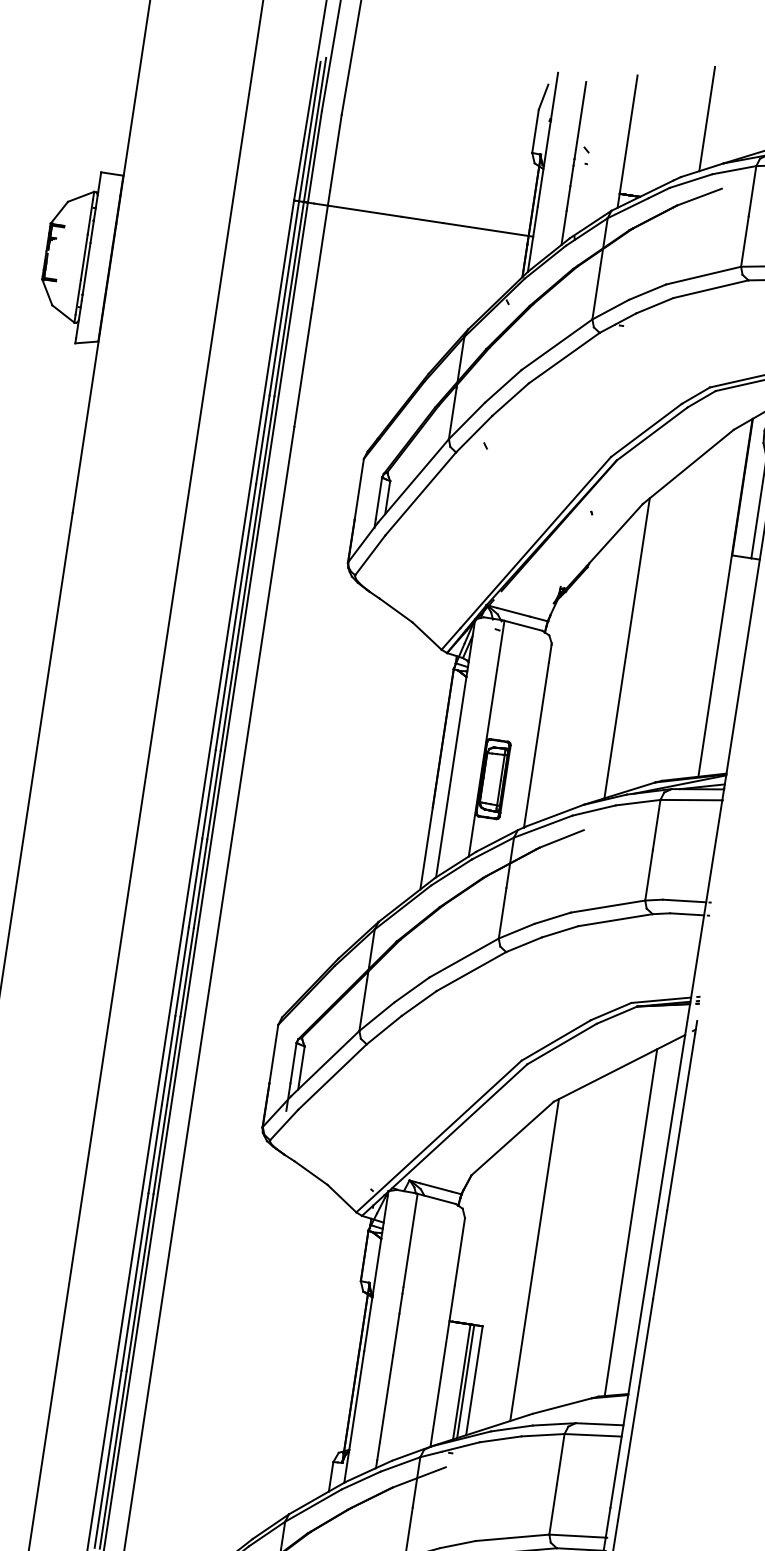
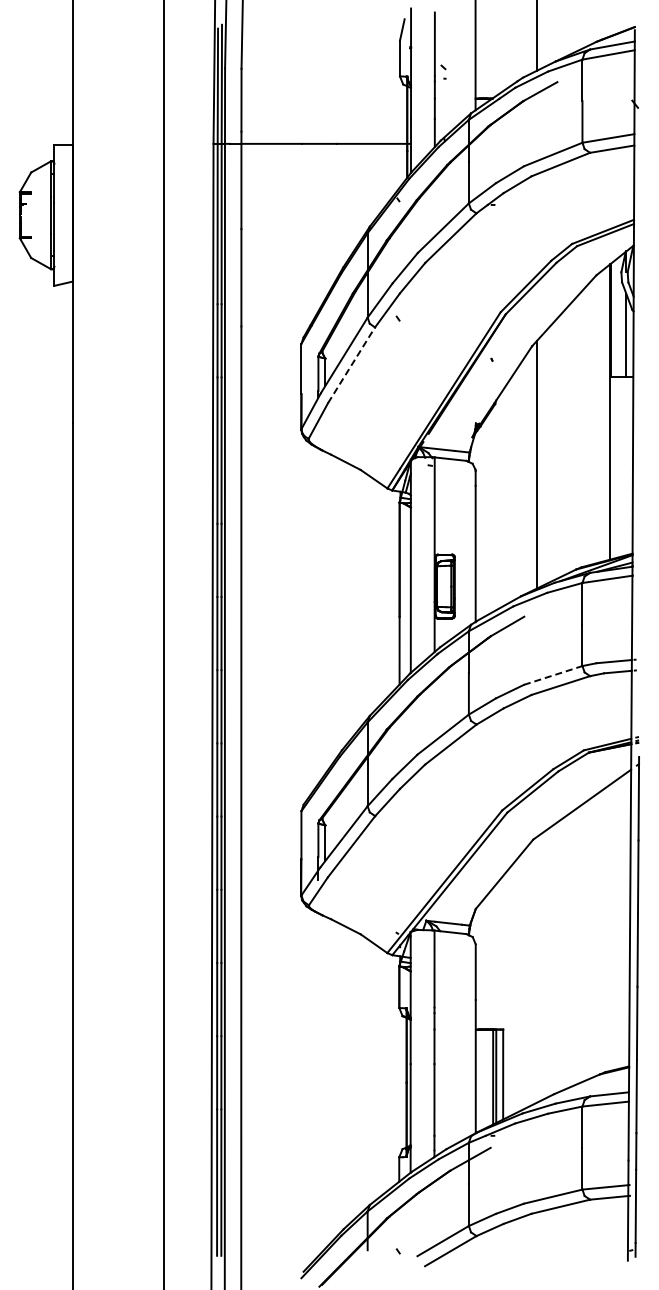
line: (420, 494) -> (351, 365), solid -> dashed
line: (608, 906) -> (553, 675), solid -> dashed
line: (631, 1222) -> (610, 927), removed
line: (535, 1259) -> (537, 969), removed

